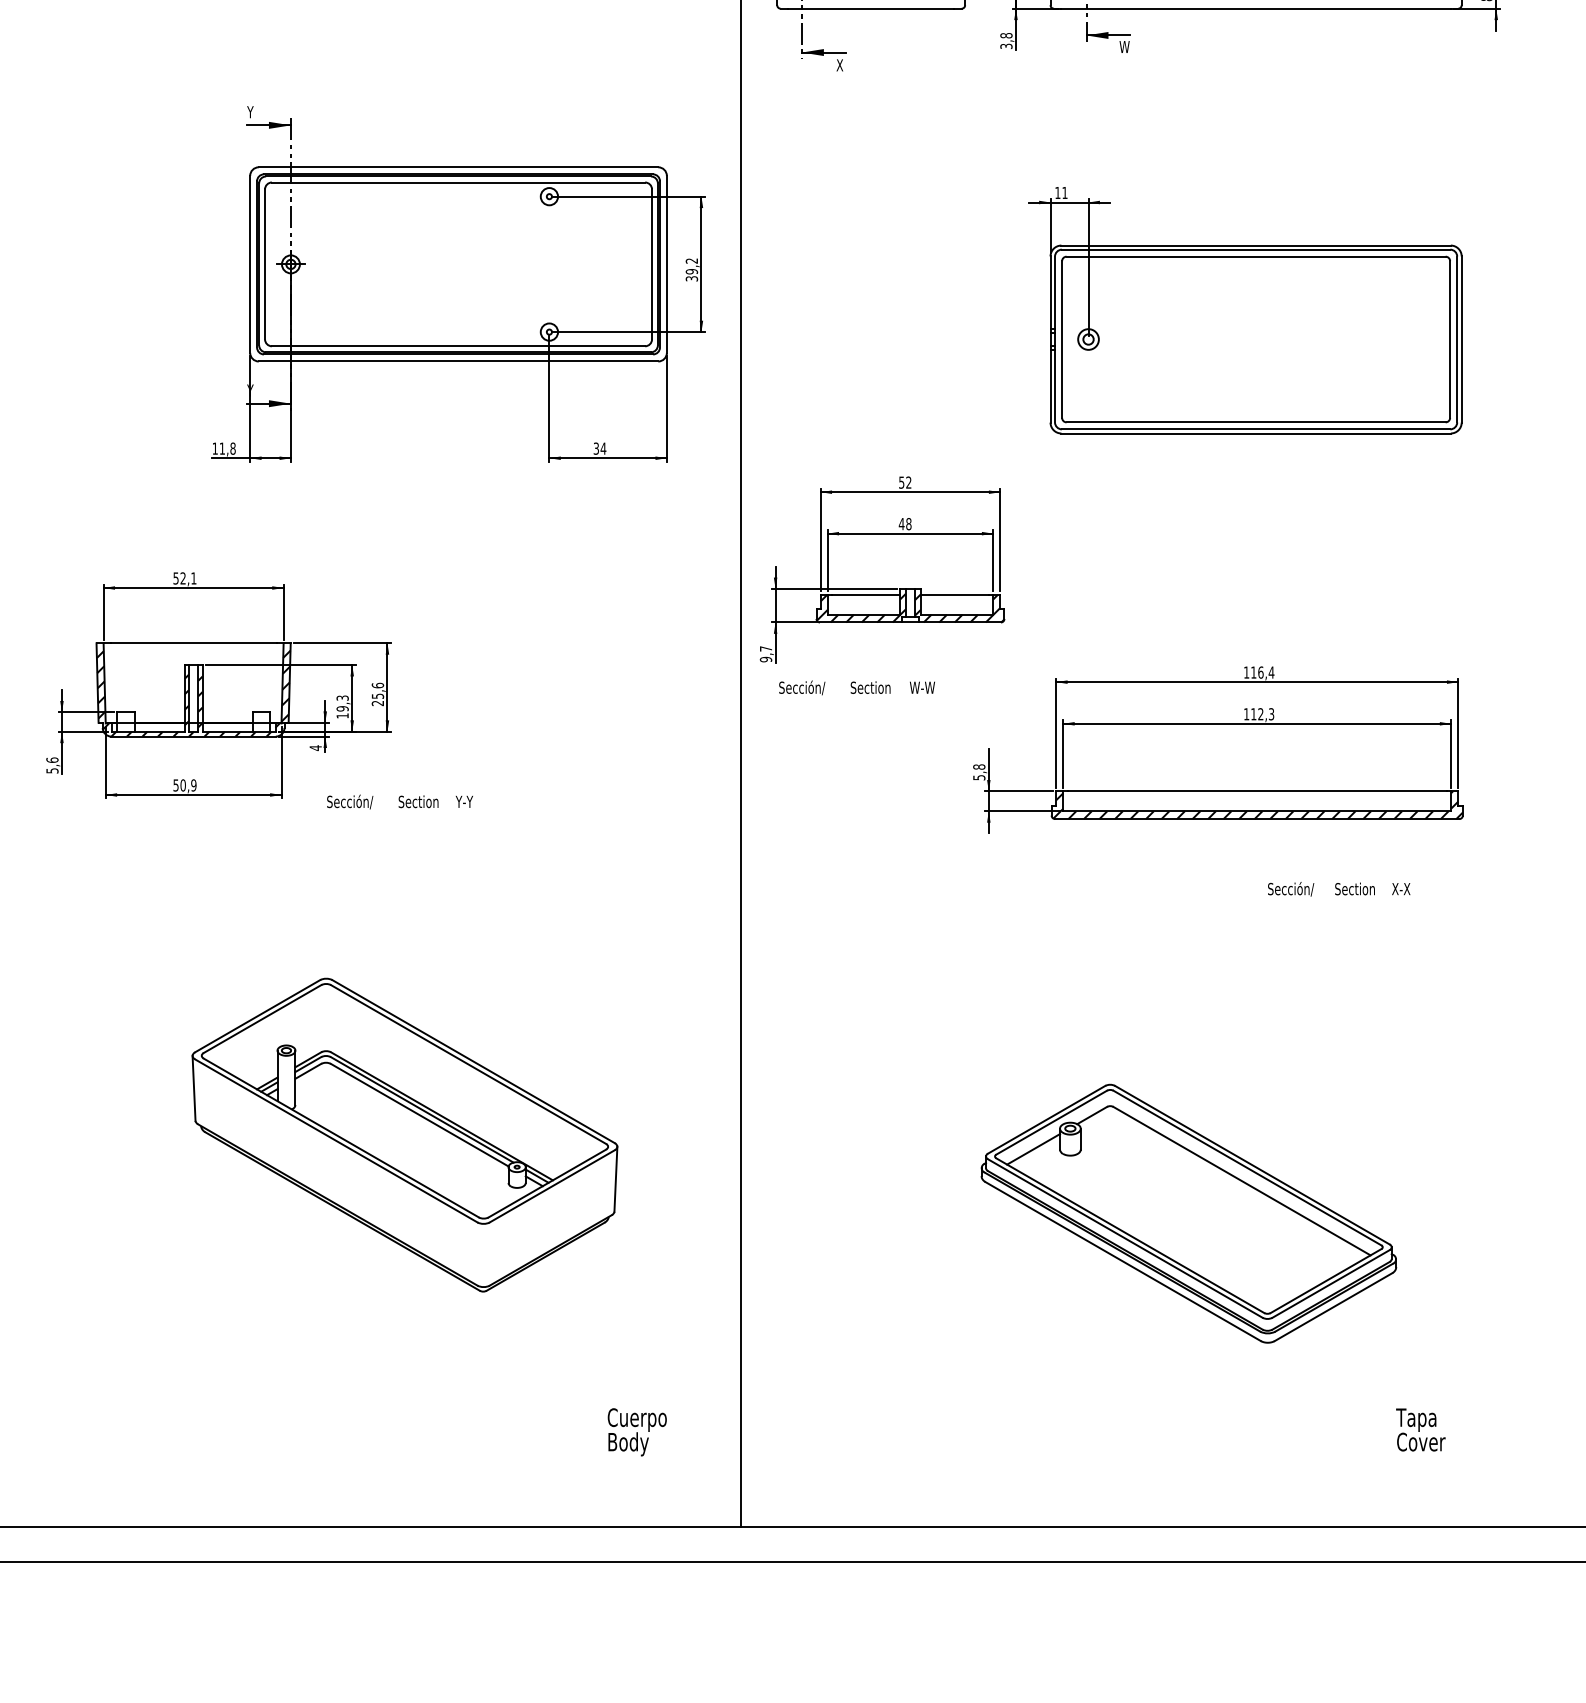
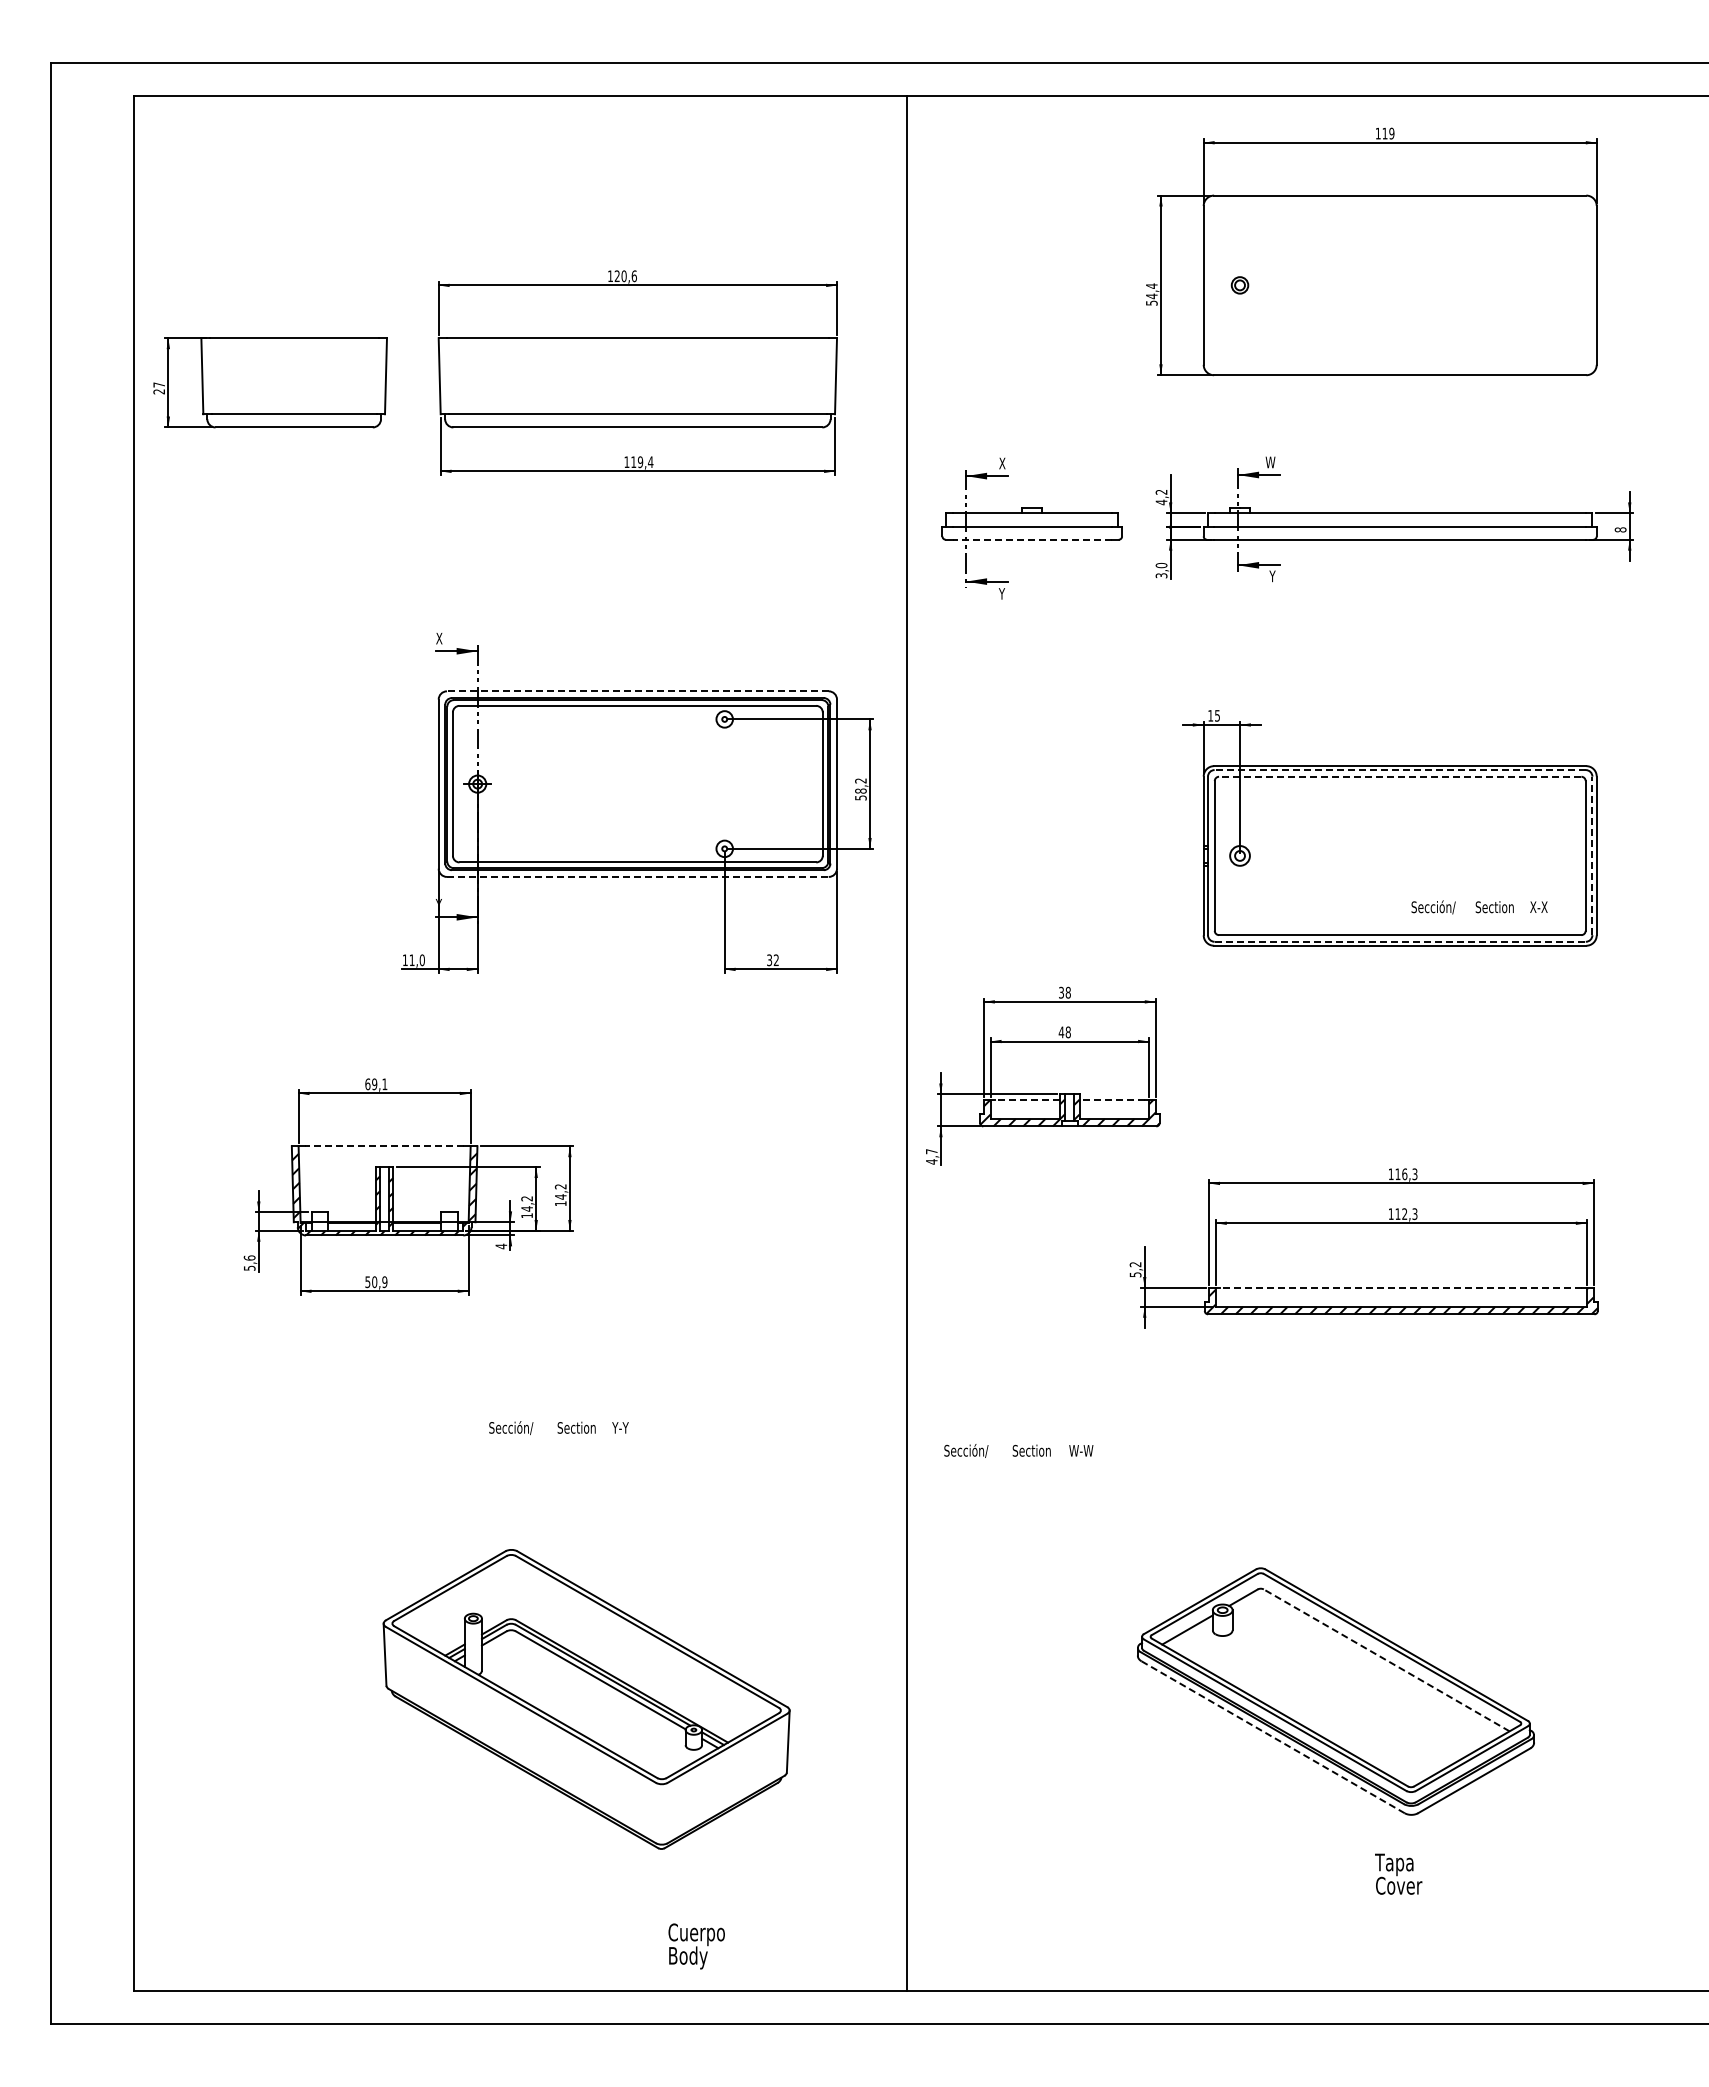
line: (870, 8) -> (1031, 539), solid -> dashed
text: (1006, 35) -> (1161, 565), 3,8 -> 3,0
text: (1124, 47) -> (1274, 576), W -> Y
text: (838, 64) -> (1001, 593), X -> Y
text: (251, 112) -> (439, 638), Y -> X
line: (458, 167) -> (637, 691), solid -> dashed
text: (1064, 192) -> (1217, 715), 11 -> 15
line: (1256, 250) -> (1400, 770), solid -> dashed
line: (1255, 256) -> (1399, 776), solid -> dashed
text: (691, 275) -> (860, 794), 39,2 -> 58,2
line: (1457, 339) -> (1592, 855), solid -> dashed
line: (458, 361) -> (637, 876), solid -> dashed
line: (1256, 429) -> (1400, 941), solid -> dashed
text: (232, 447) -> (421, 959), 11,8 -> 11,0
text: (603, 447) -> (776, 959), 34 -> 32
text: (904, 482) -> (1064, 992), 52 -> 38
text: (179, 578) -> (371, 1084), 52,1 -> 69,1
line: (866, 594) -> (1027, 1099), solid -> dashed
line: (955, 594) -> (1112, 1099), solid -> dashed
line: (193, 643) -> (384, 1146), solid -> dashed
text: (765, 659) -> (931, 1161), 9,7 -> 4,7
text: (1271, 672) -> (1414, 1174), 116,4 -> 116,3
text: (856, 687) -> (1018, 1450), moved
text: (377, 694) -> (560, 1195), 25,6 -> 14,2
text: (343, 703) -> (527, 1203), 19,3 -> 14,2
text: (979, 766) -> (1135, 1264), 5,8 -> 5,2
line: (1256, 791) -> (1400, 1287), solid -> dashed
text: (399, 802) -> (558, 1428), moved
text: (1339, 889) -> (1479, 907), moved
part: (404, 1135) -> (586, 1699), moved
line: (1241, 1181) -> (1386, 1660), solid -> dashed
line: (1123, 1261) -> (1273, 1737), solid -> dashed
text: (1420, 1429) -> (1398, 1873), moved
text: (637, 1432) -> (696, 1946), moved

